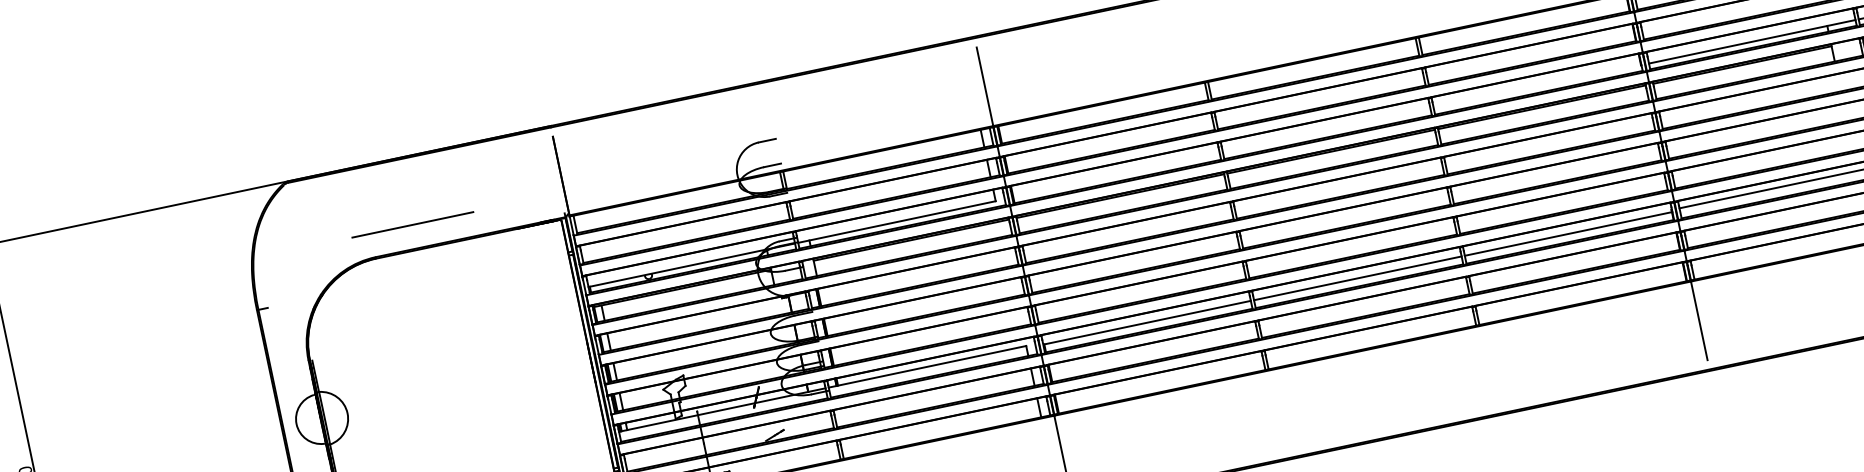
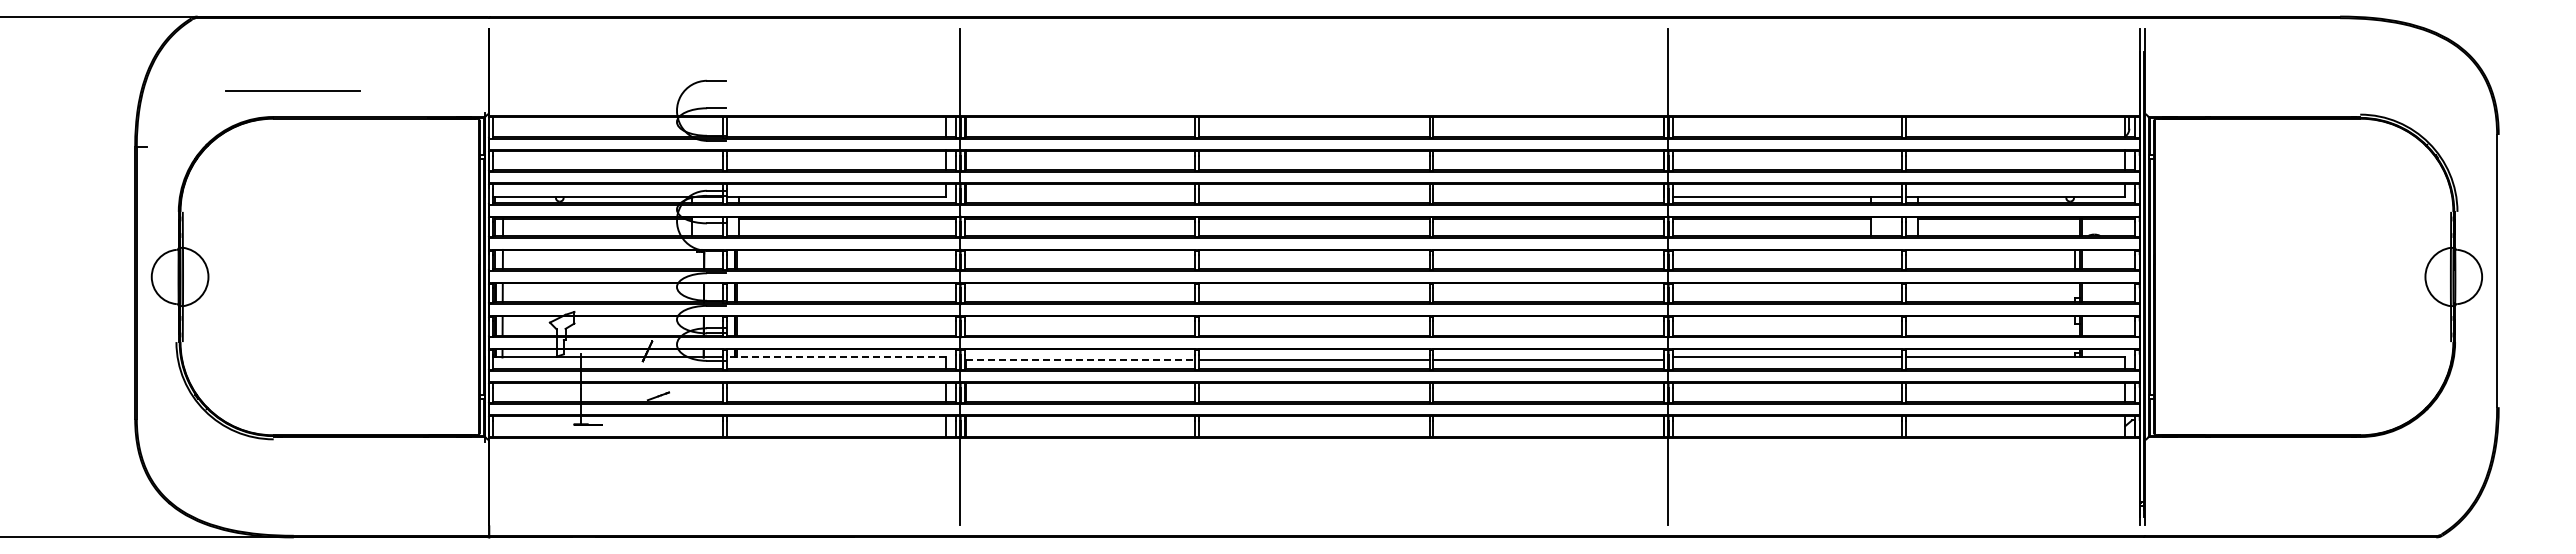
line: (412, 224) -> (292, 90), moved
line: (1147, 322) -> (1080, 359), solid -> dashed
line: (927, 366) -> (836, 357), solid -> dashed

